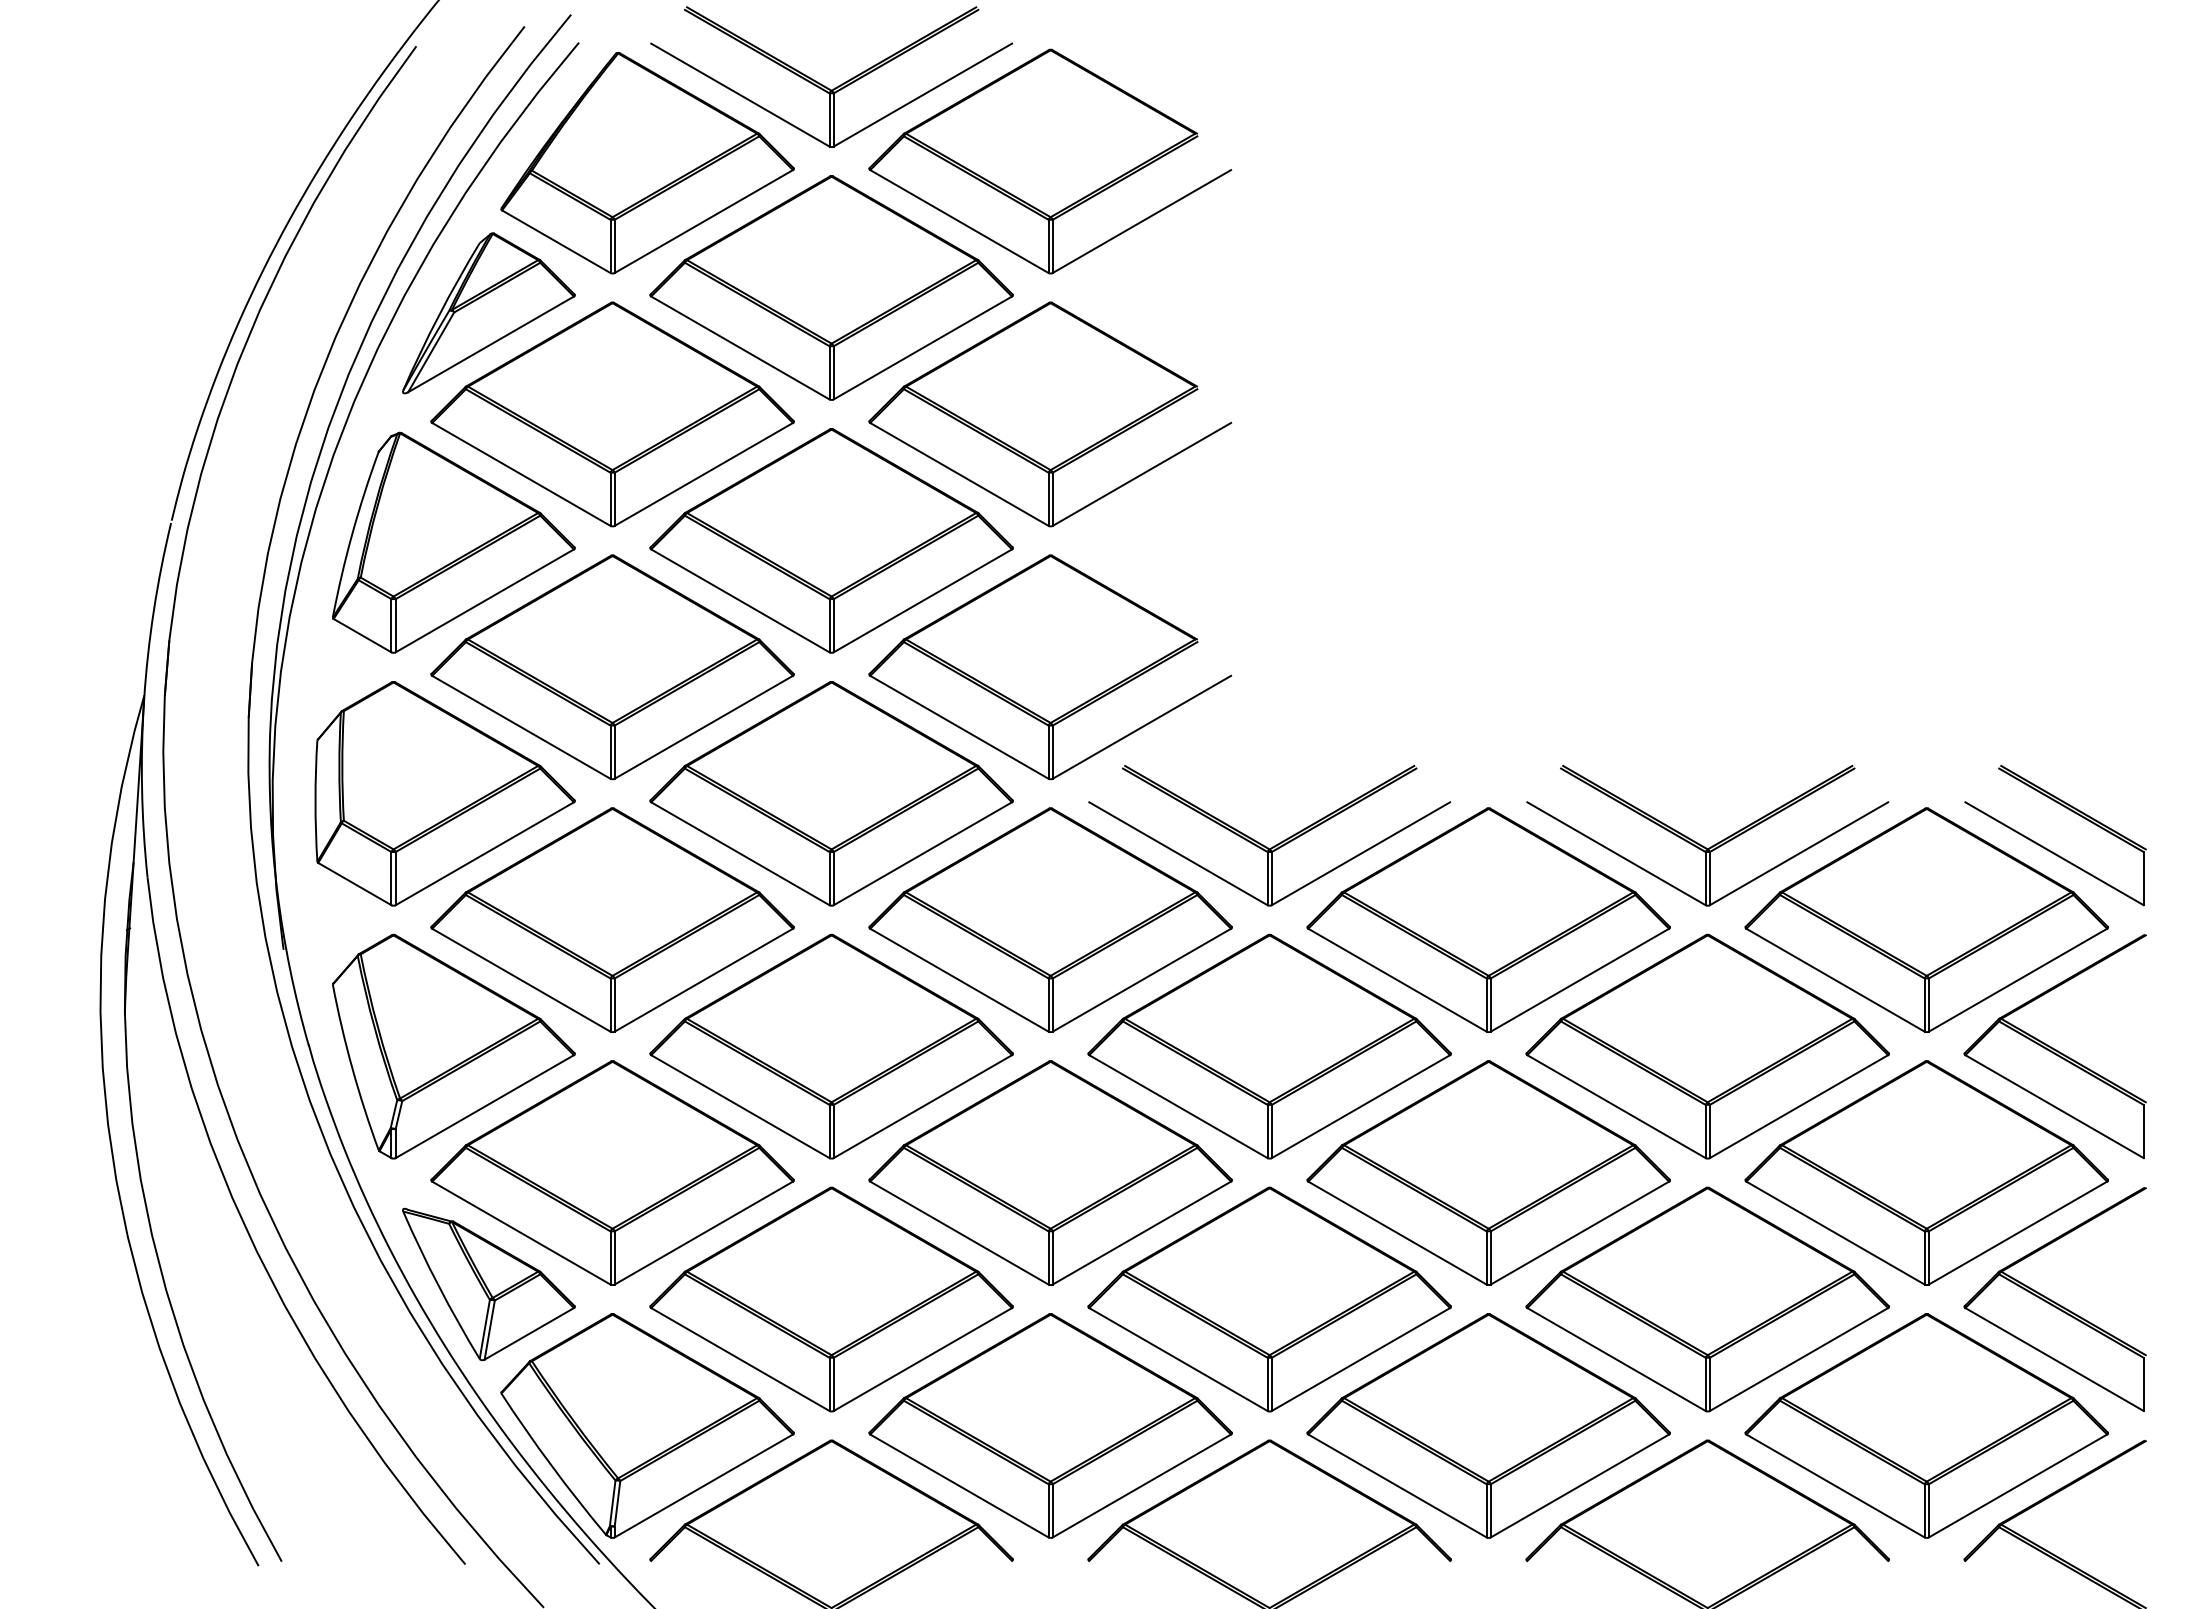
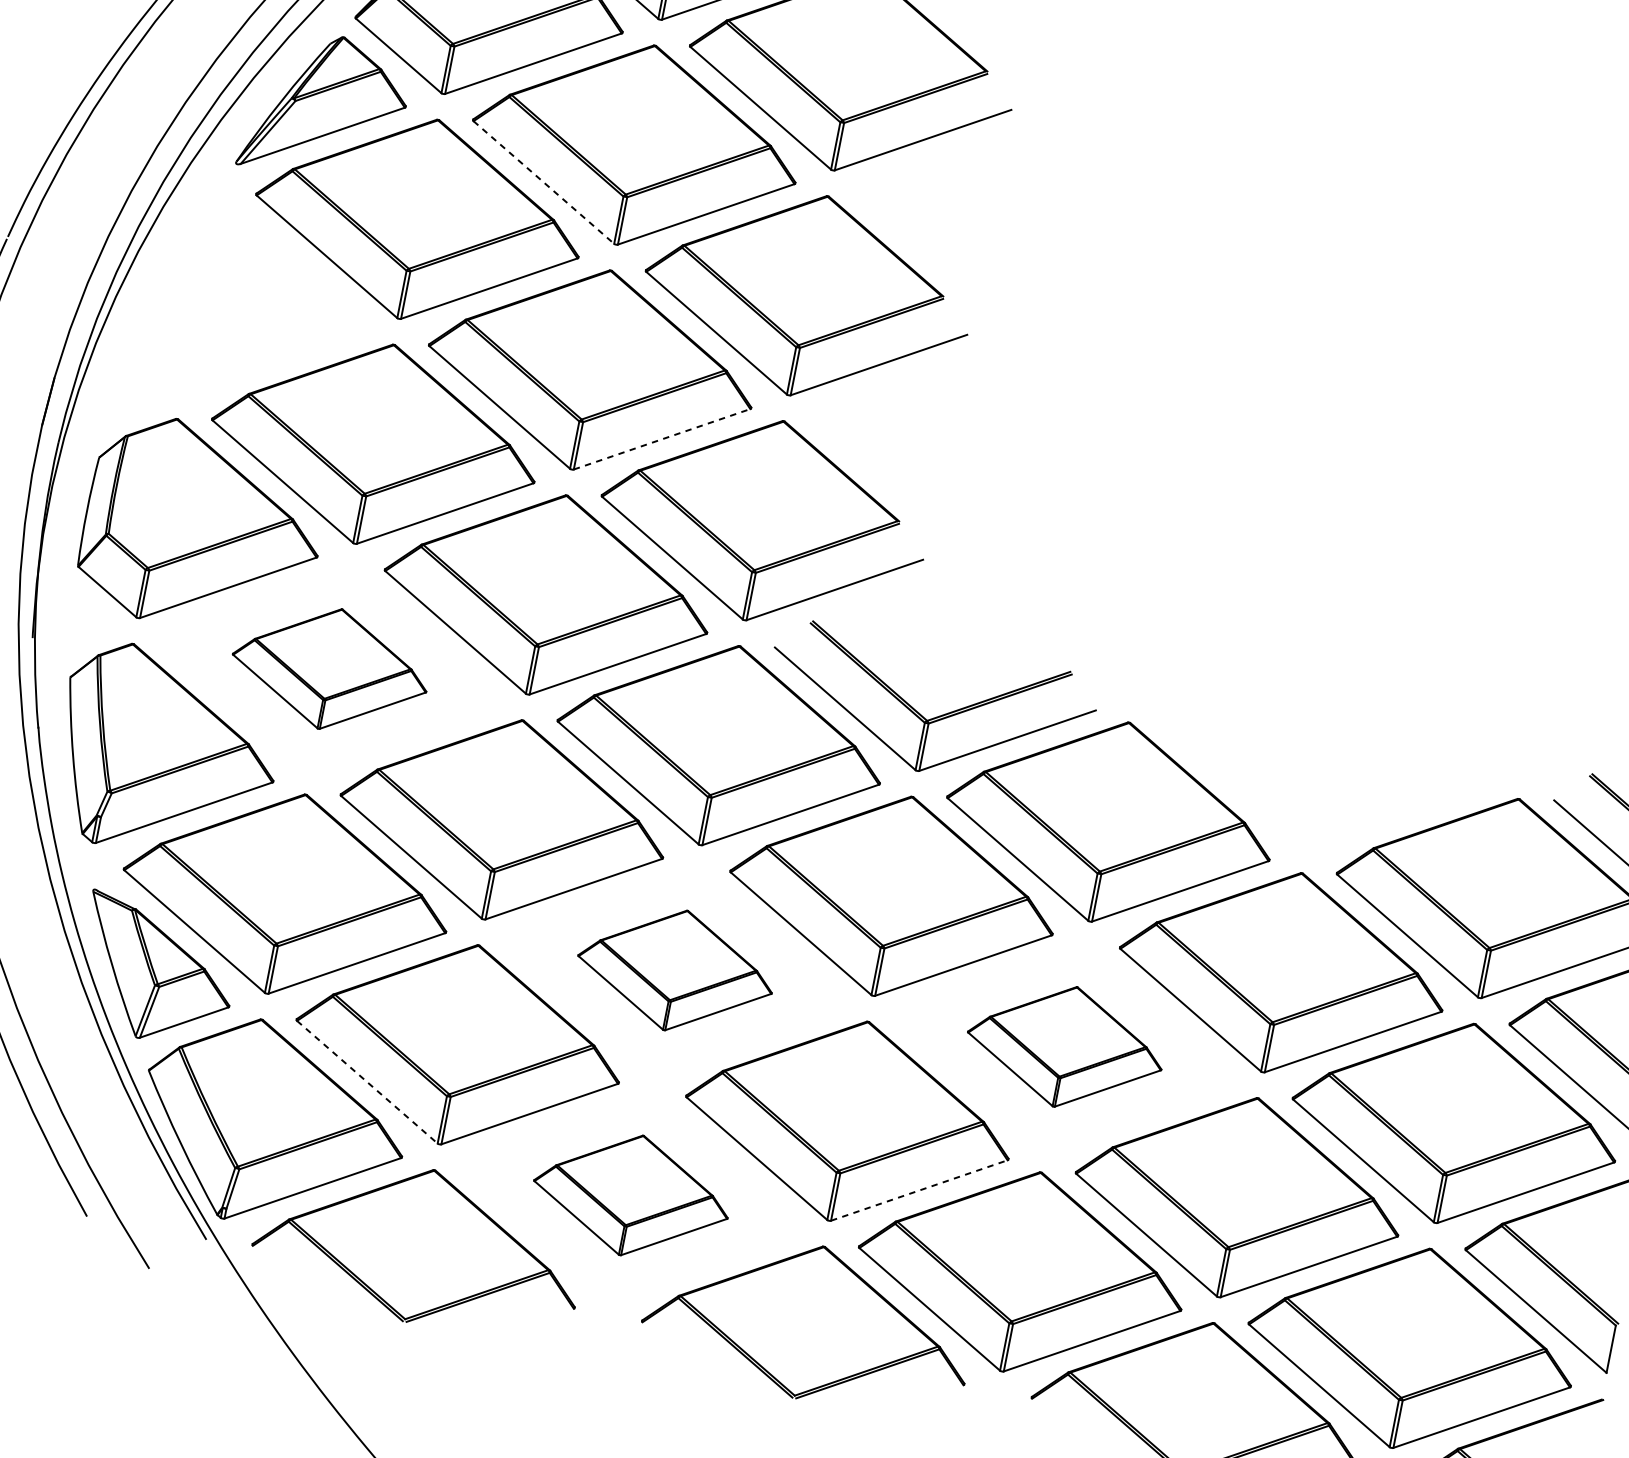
line: (740, 347) -> (544, 182), solid -> dashed
part: (453, 542) -> (254, 305), removed
line: (922, 600) -> (661, 438), solid -> dashed
part: (1703, 845) -> (1313, 793), removed
part: (612, 919) -> (330, 668), size x0.6
part: (1050, 1172) -> (675, 969), size x0.6
part: (1488, 1172) -> (1065, 1046), size x0.6
line: (740, 1359) -> (367, 1082), solid -> dashed
line: (1360, 1359) -> (918, 1190), solid -> dashed
part: (1050, 1425) -> (631, 1195), size x0.6

